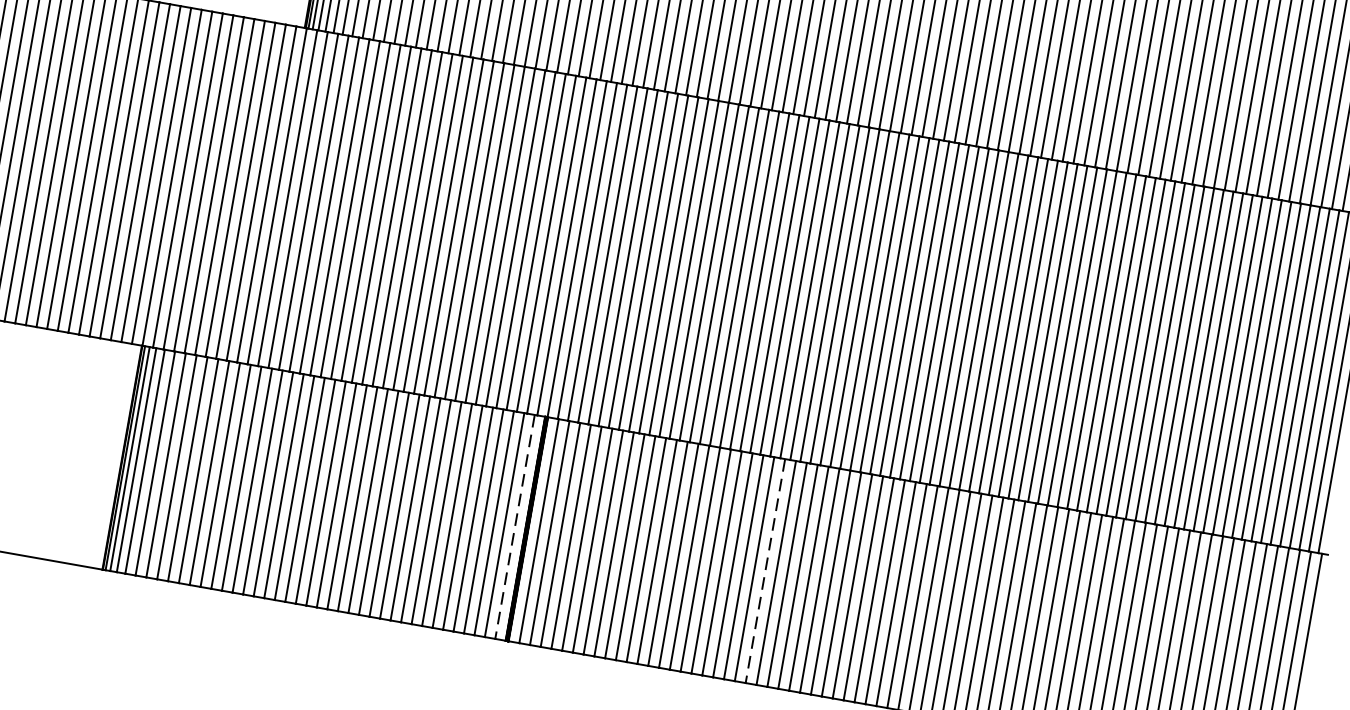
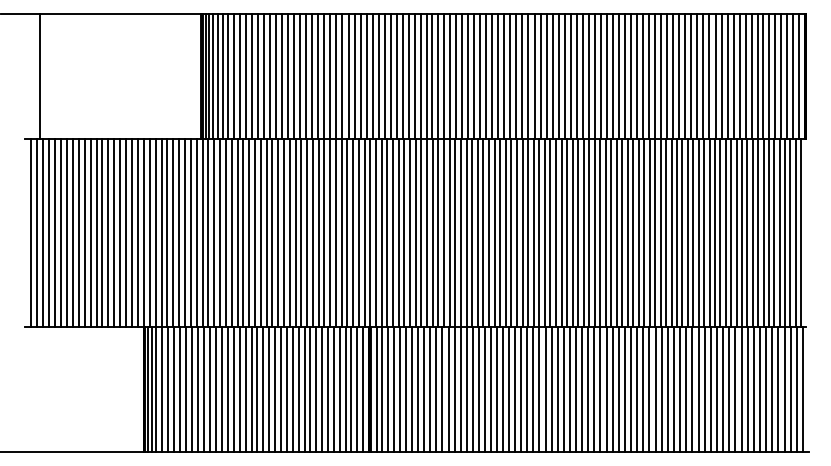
line: (515, 527) -> (363, 389), dashed -> solid
line: (764, 571) -> (502, 389), dashed -> solid

